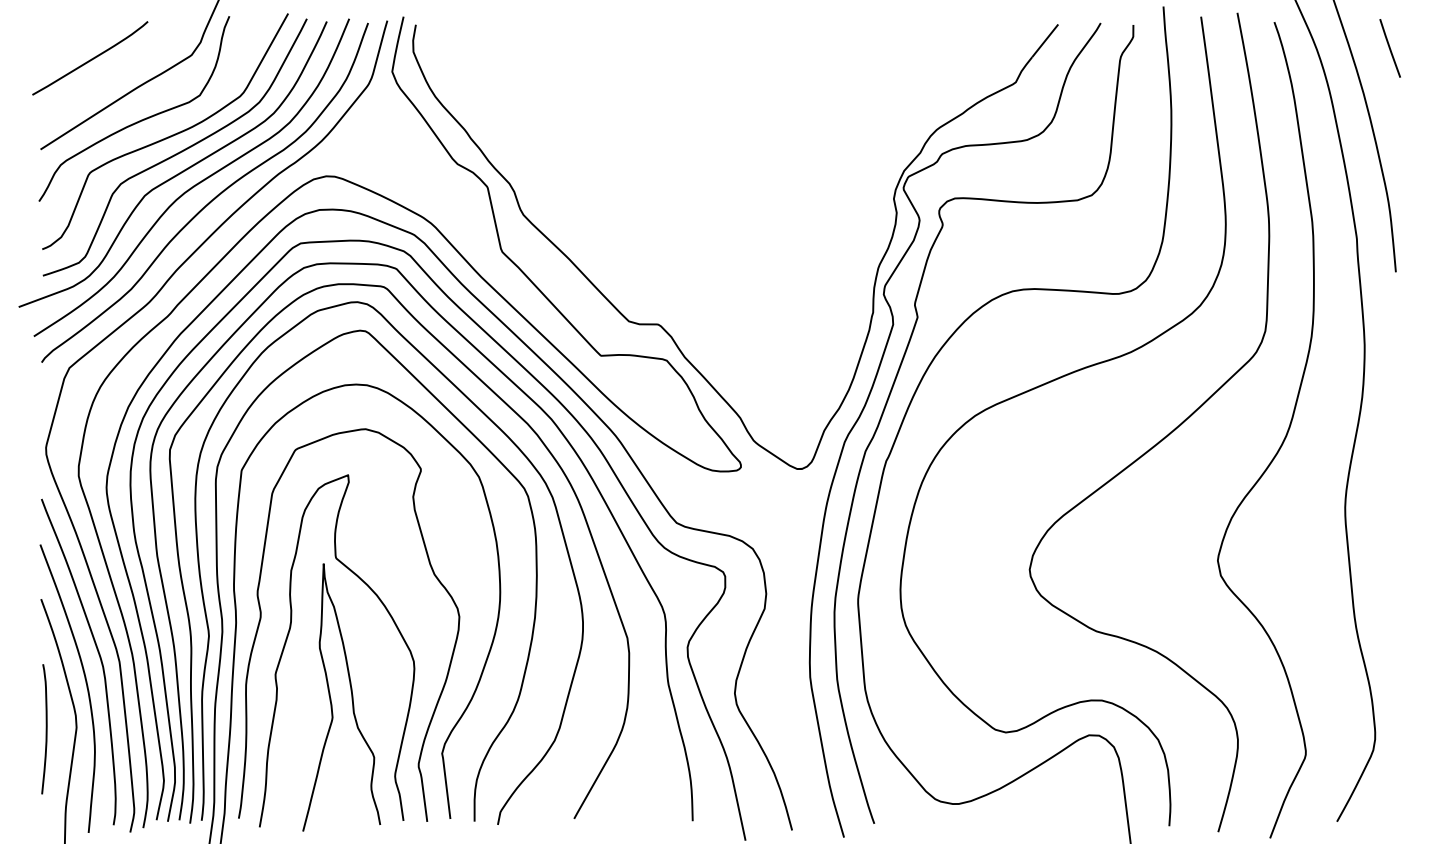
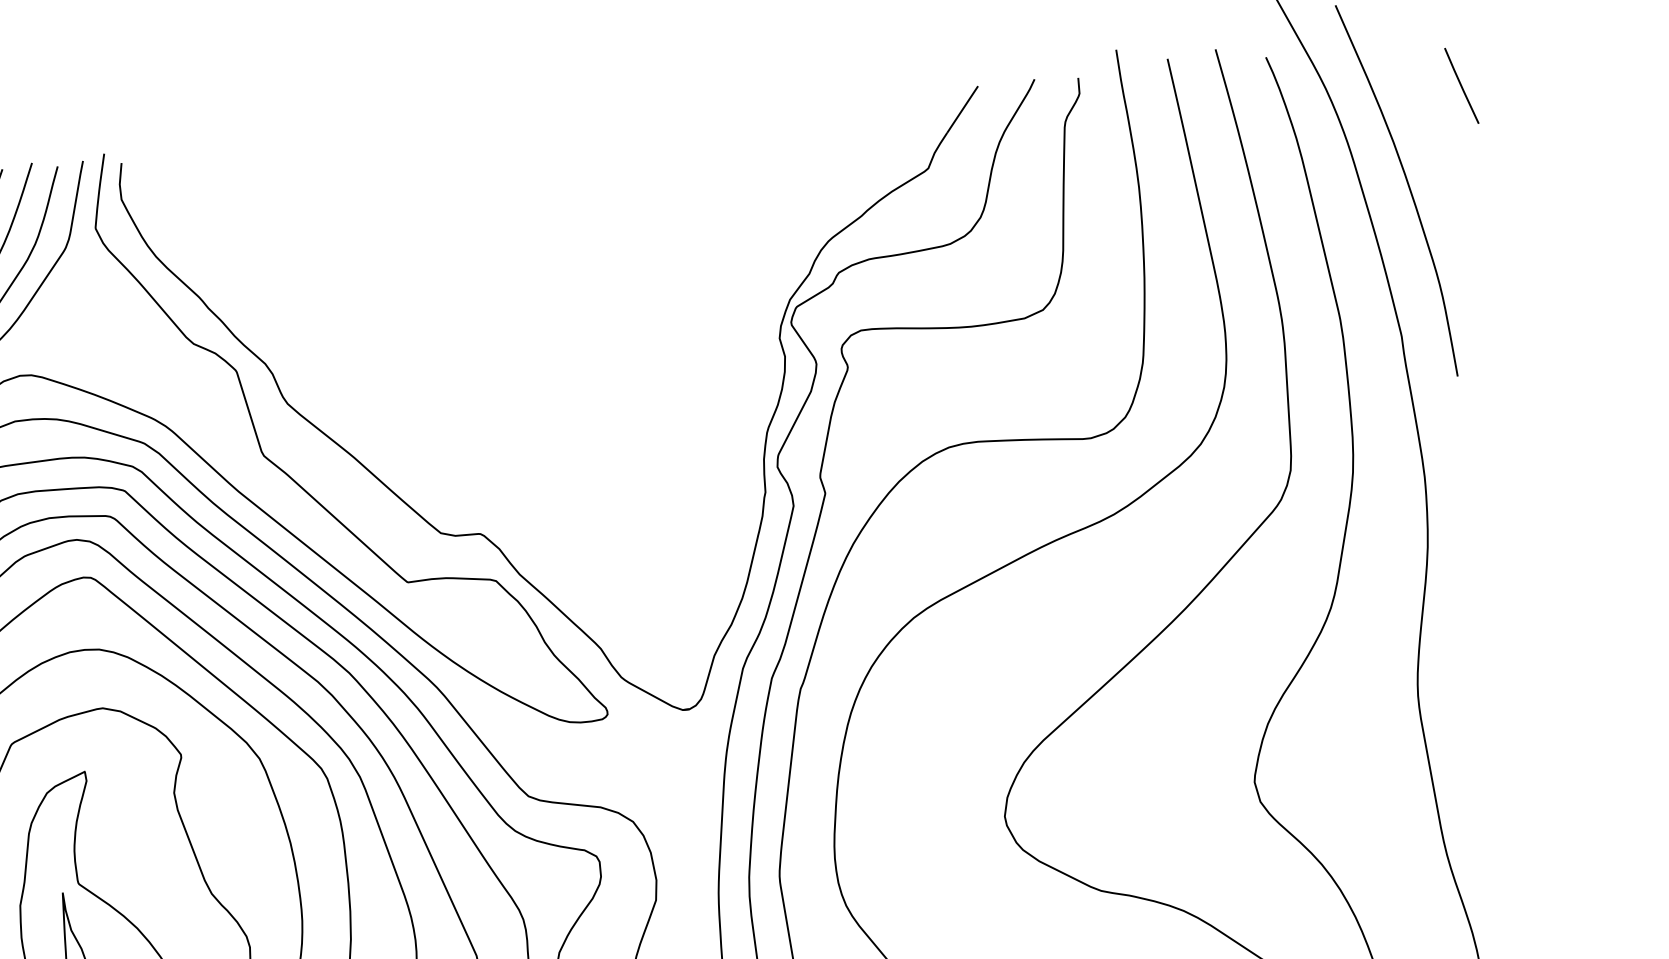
line: (1389, 48) -> (1460, 86), moved

